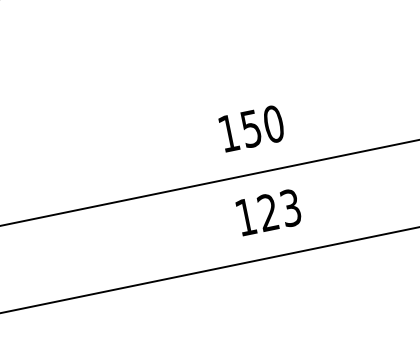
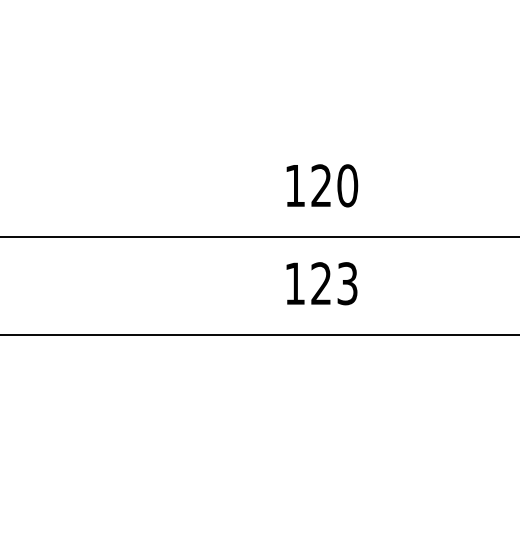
text: (250, 128) -> (320, 185), 150 -> 120

